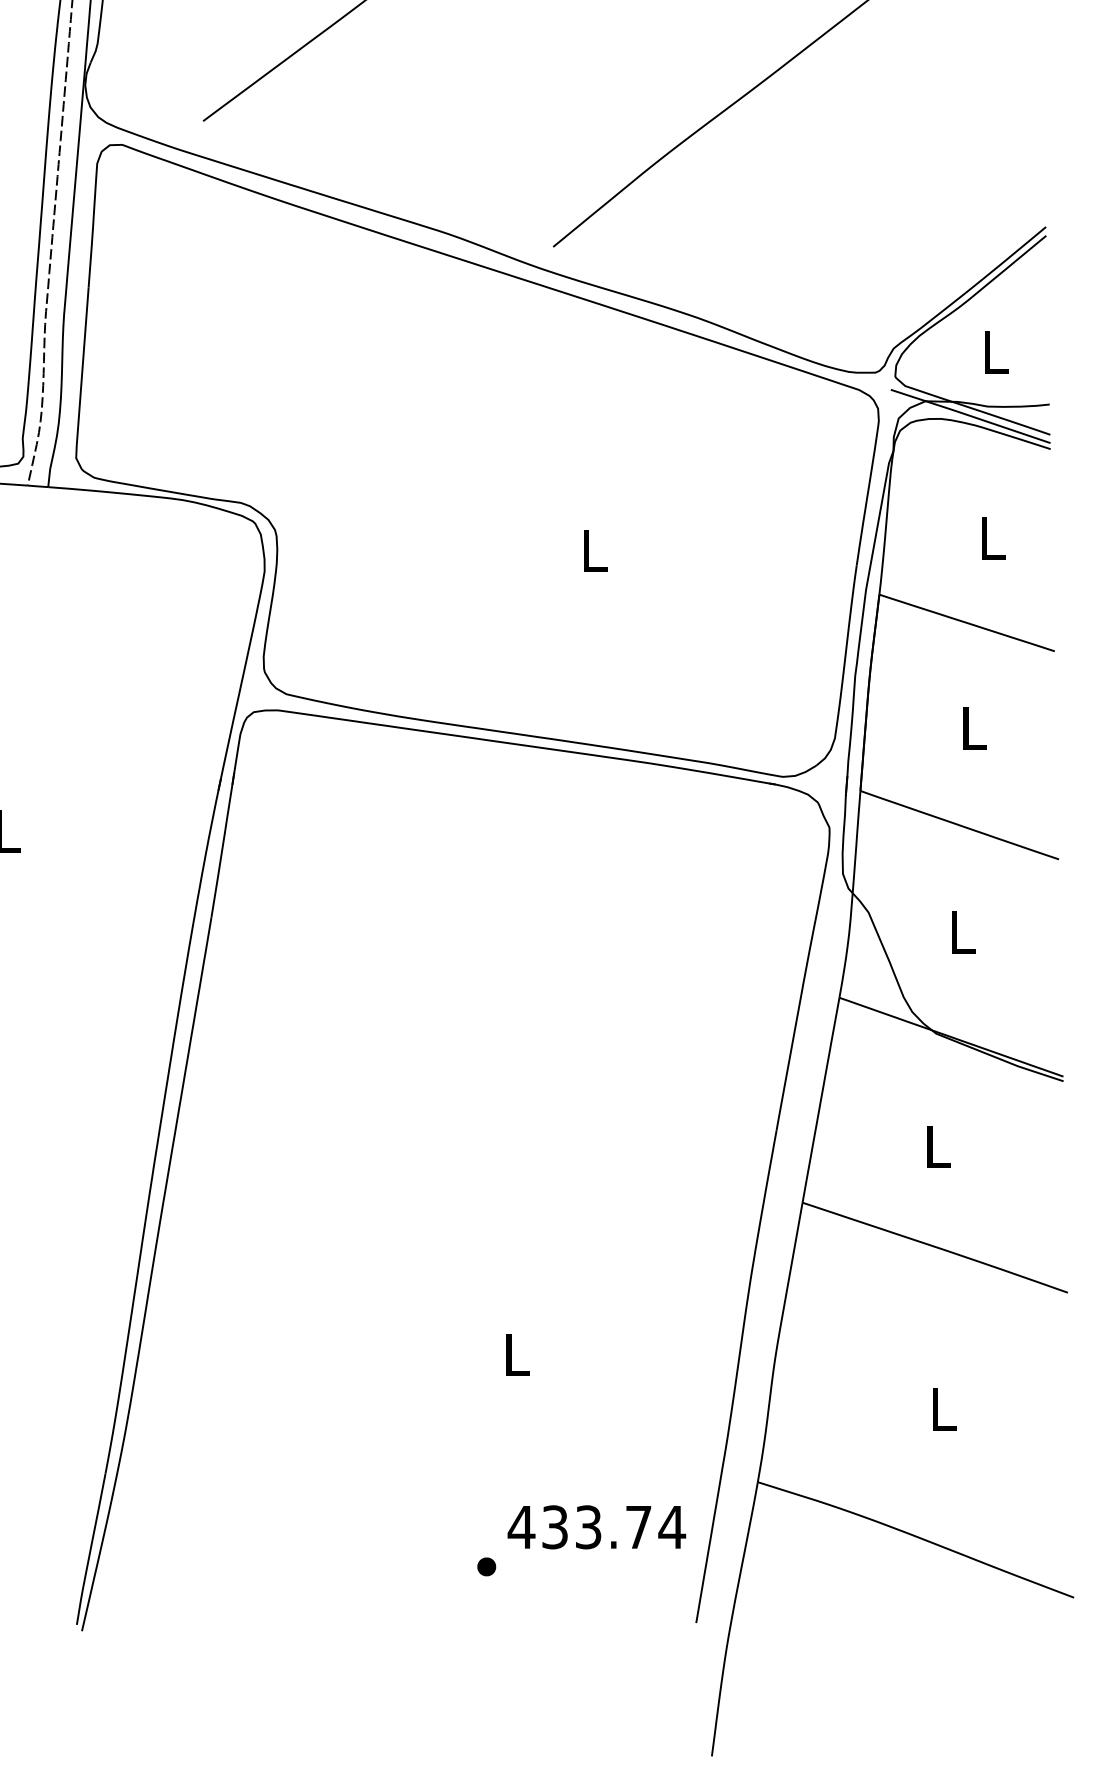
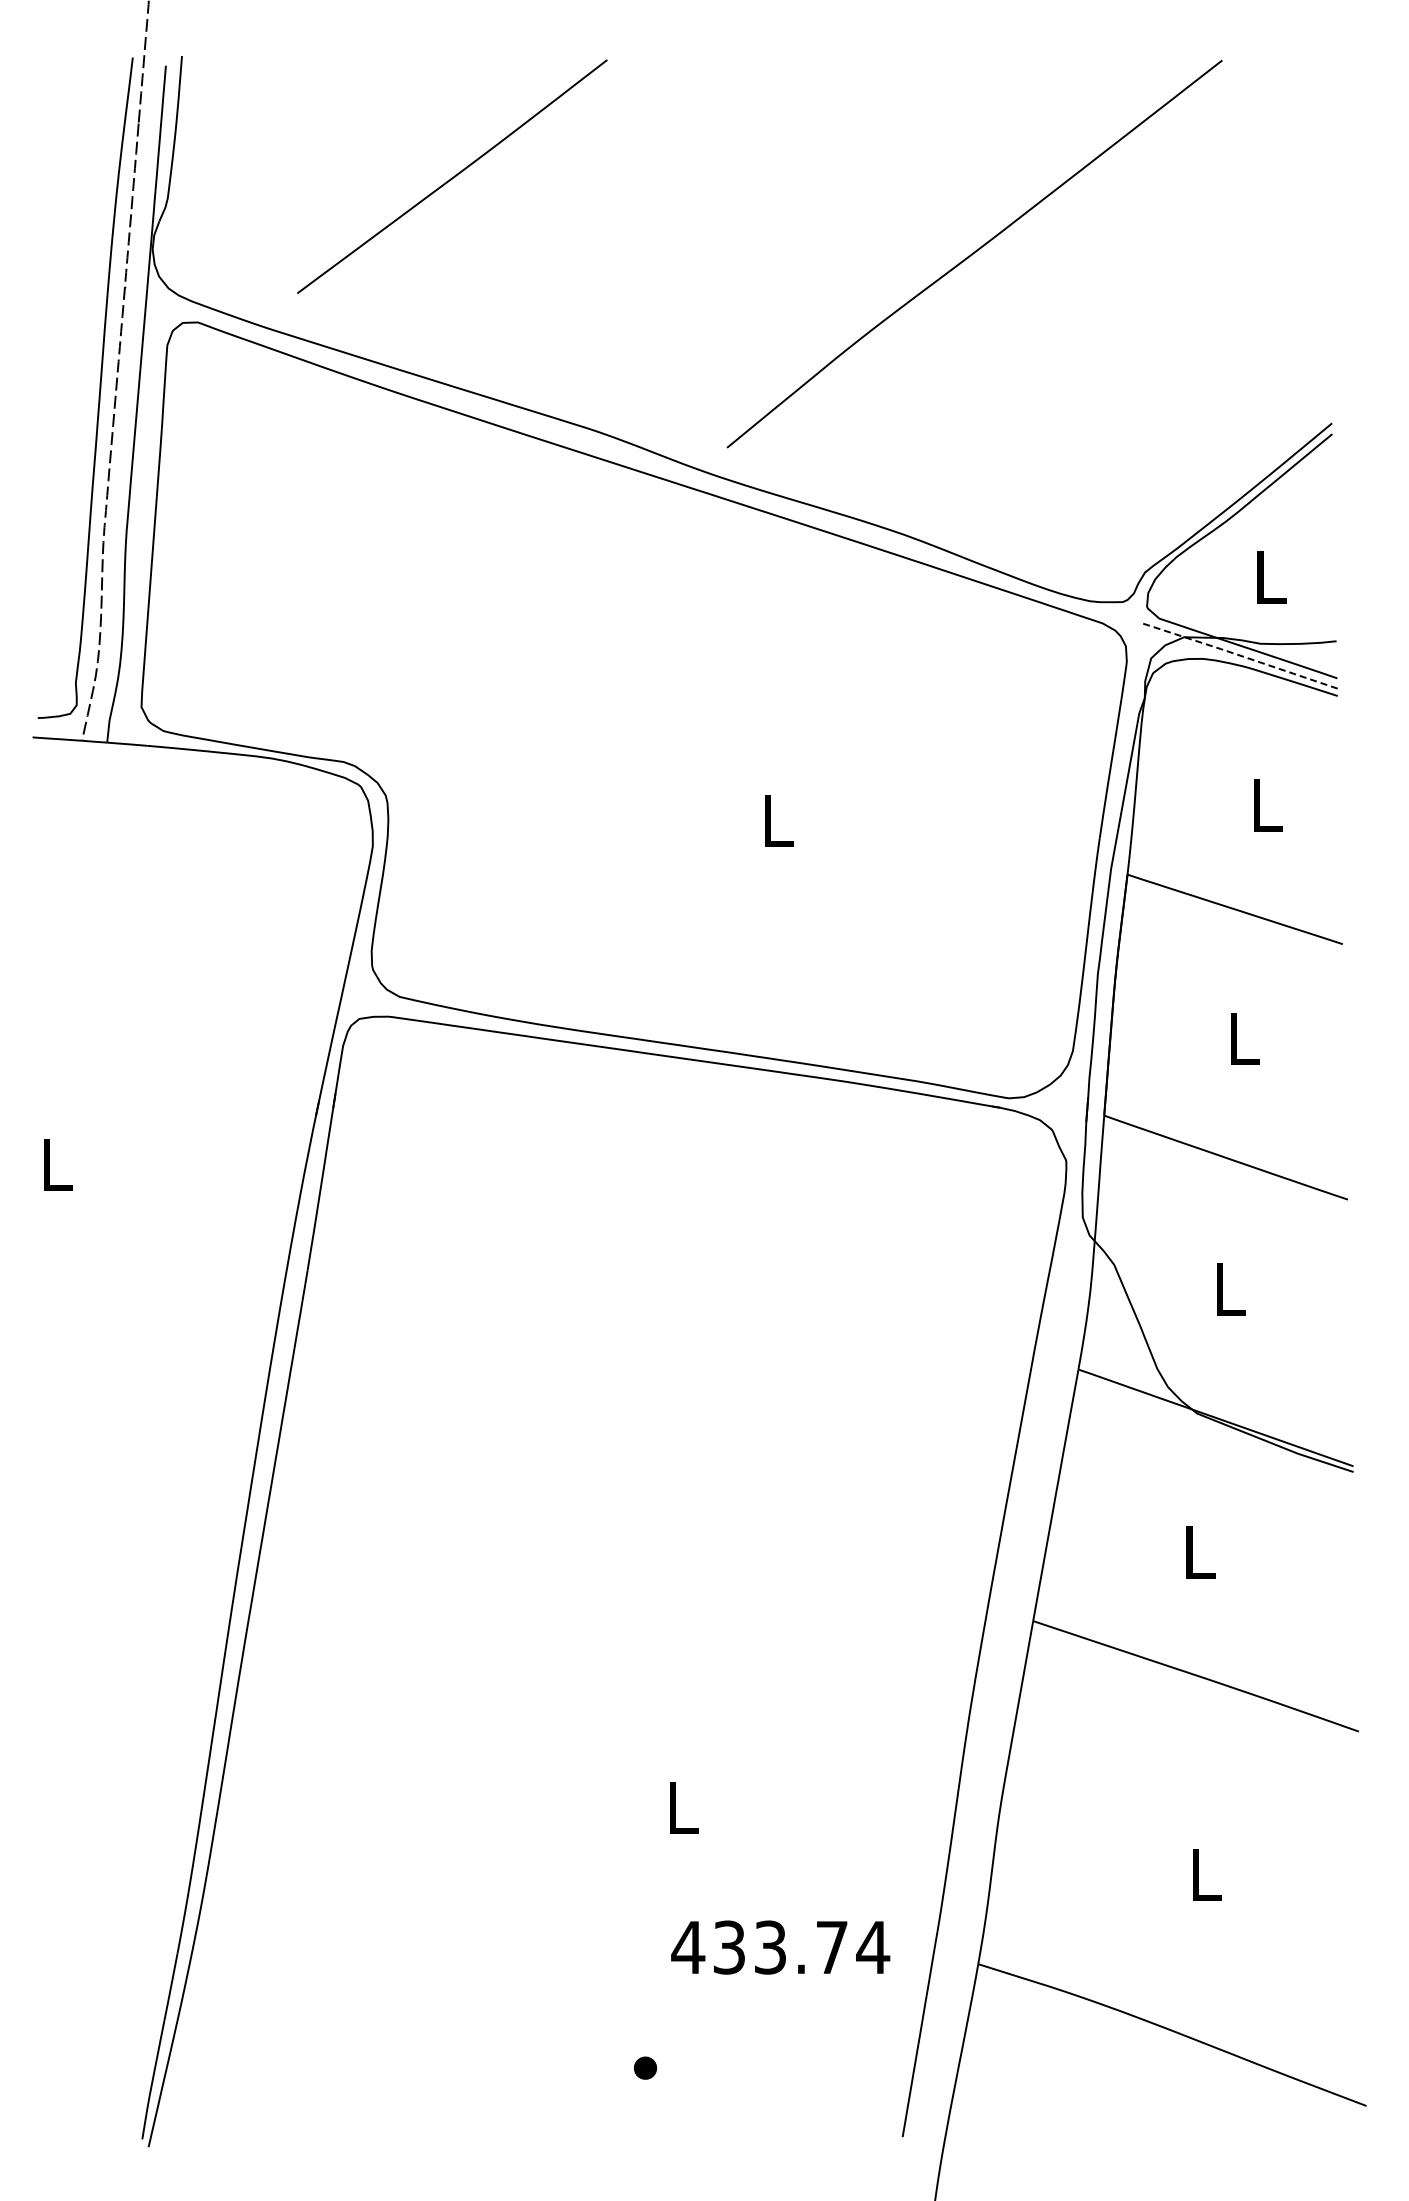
line: (970, 416) -> (1239, 655), solid -> dashed
text: (596, 1527) -> (780, 1947), moved

